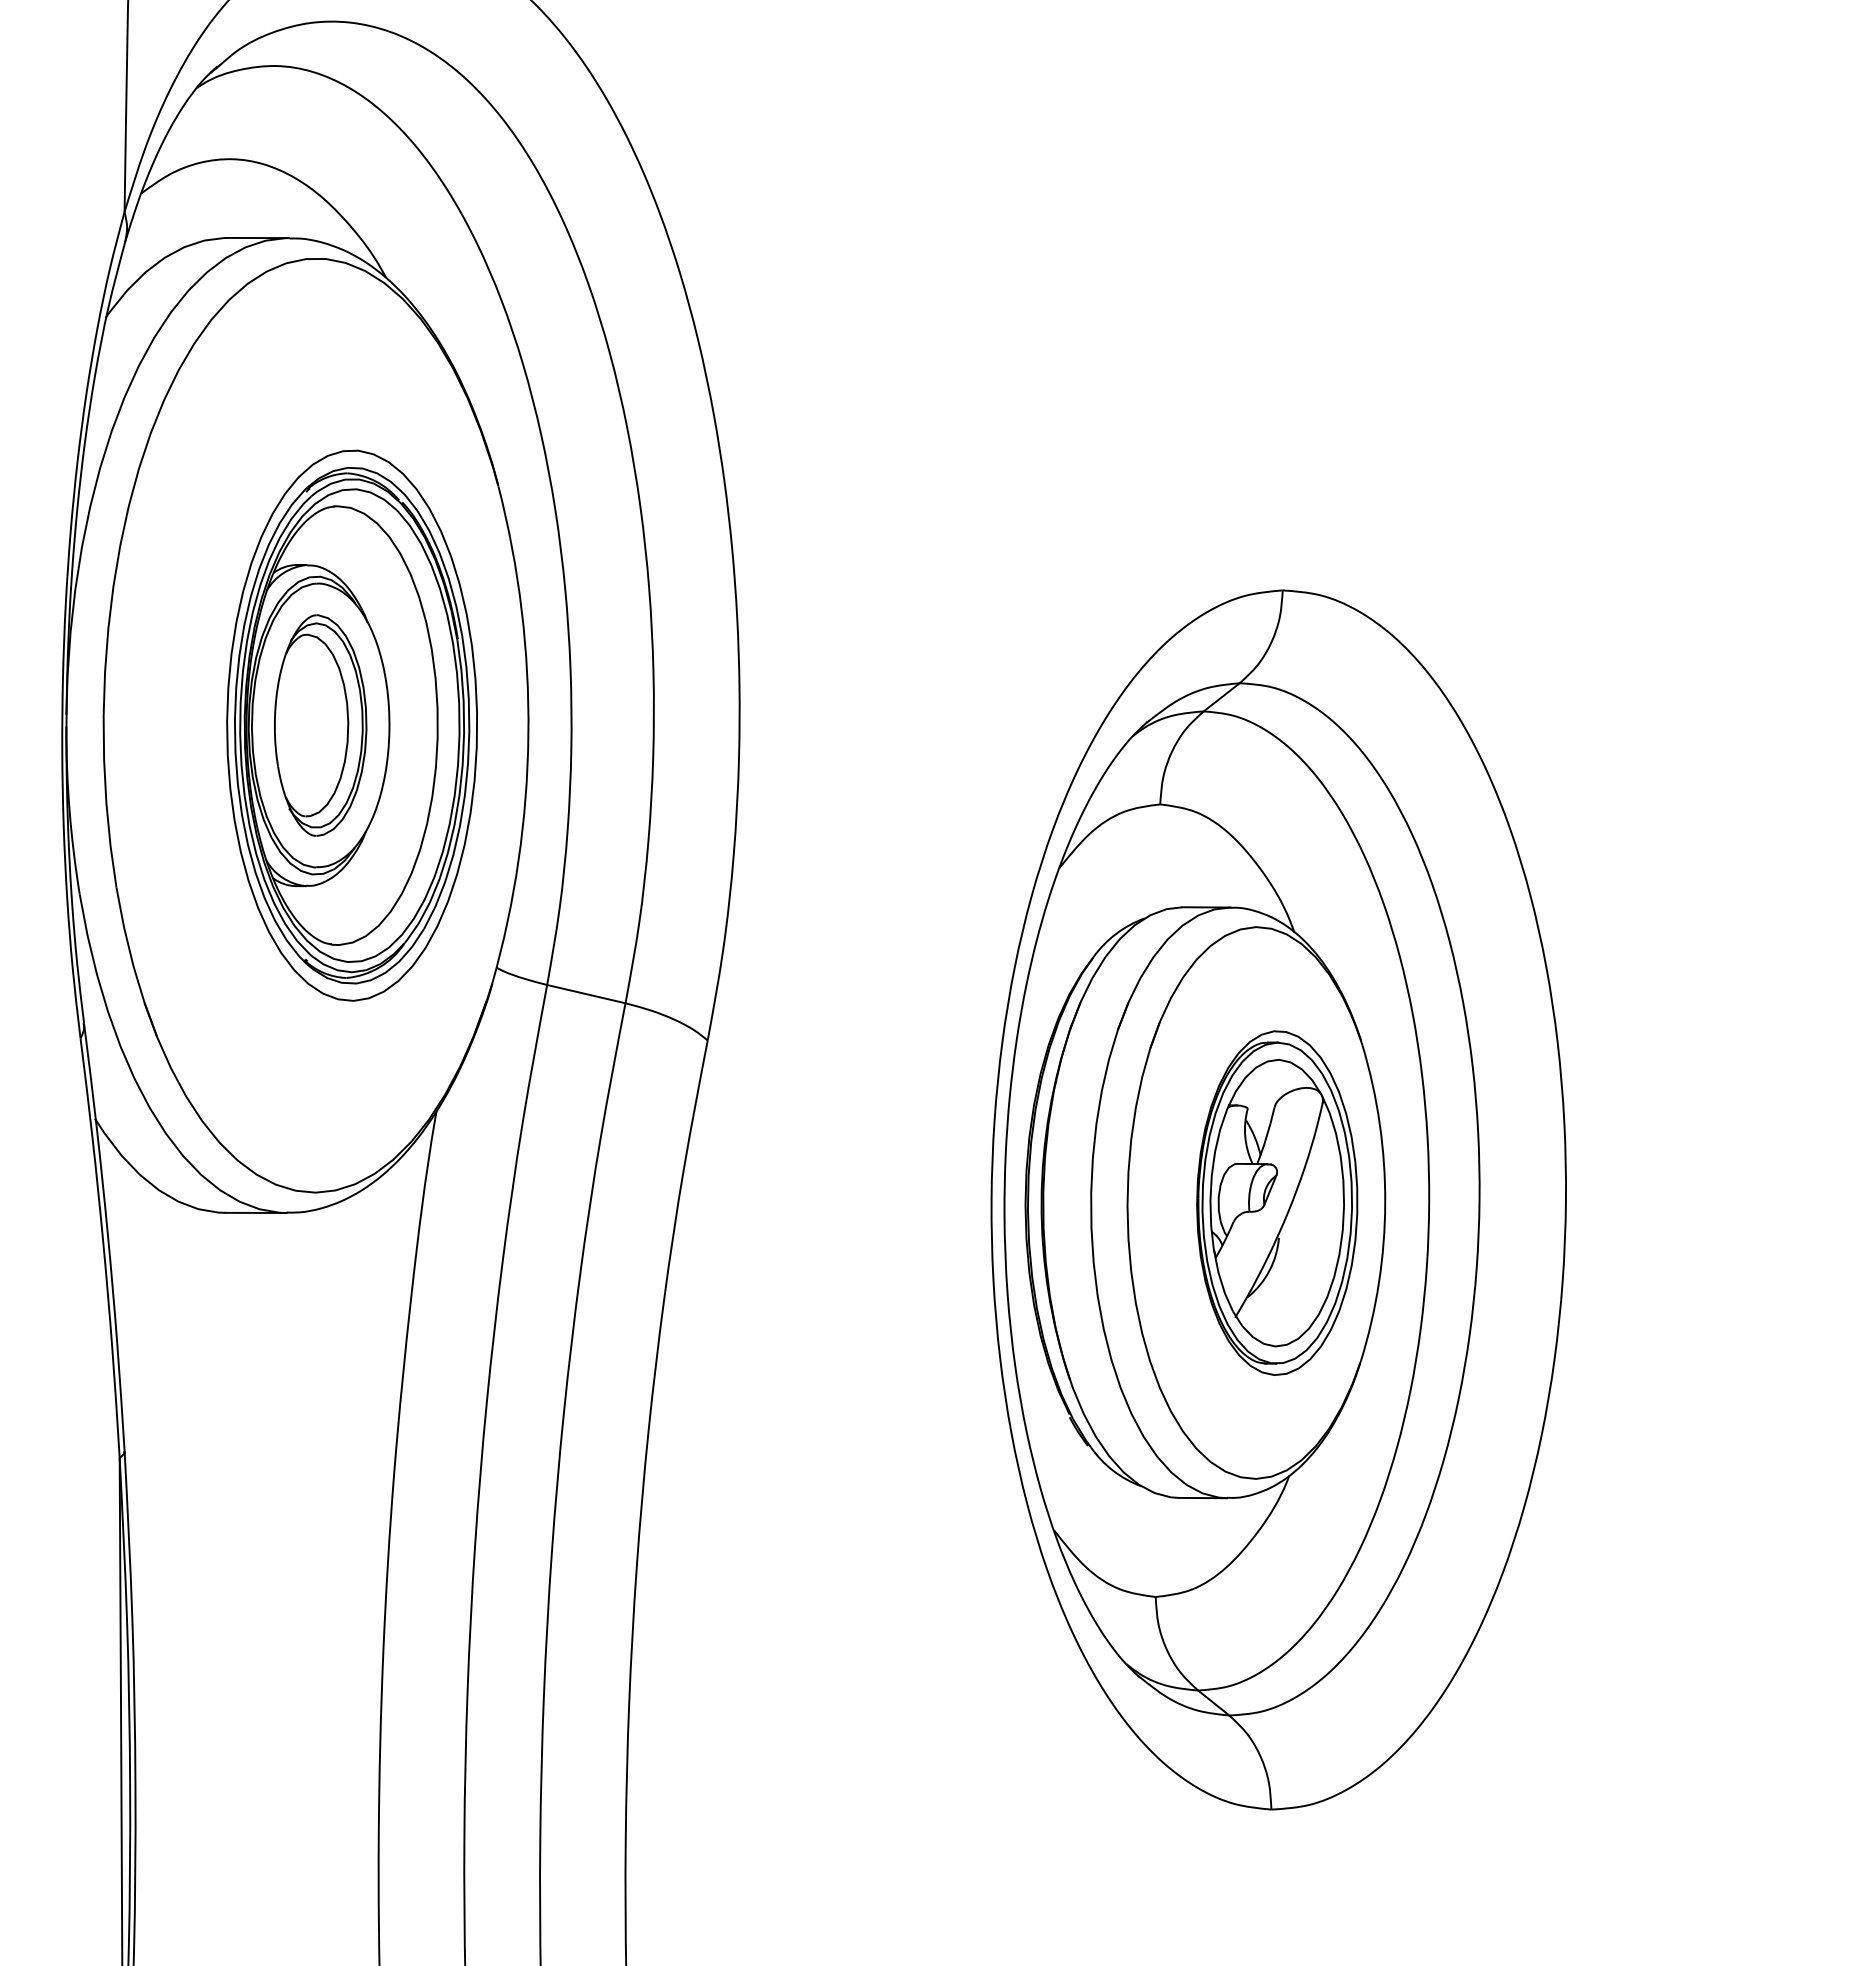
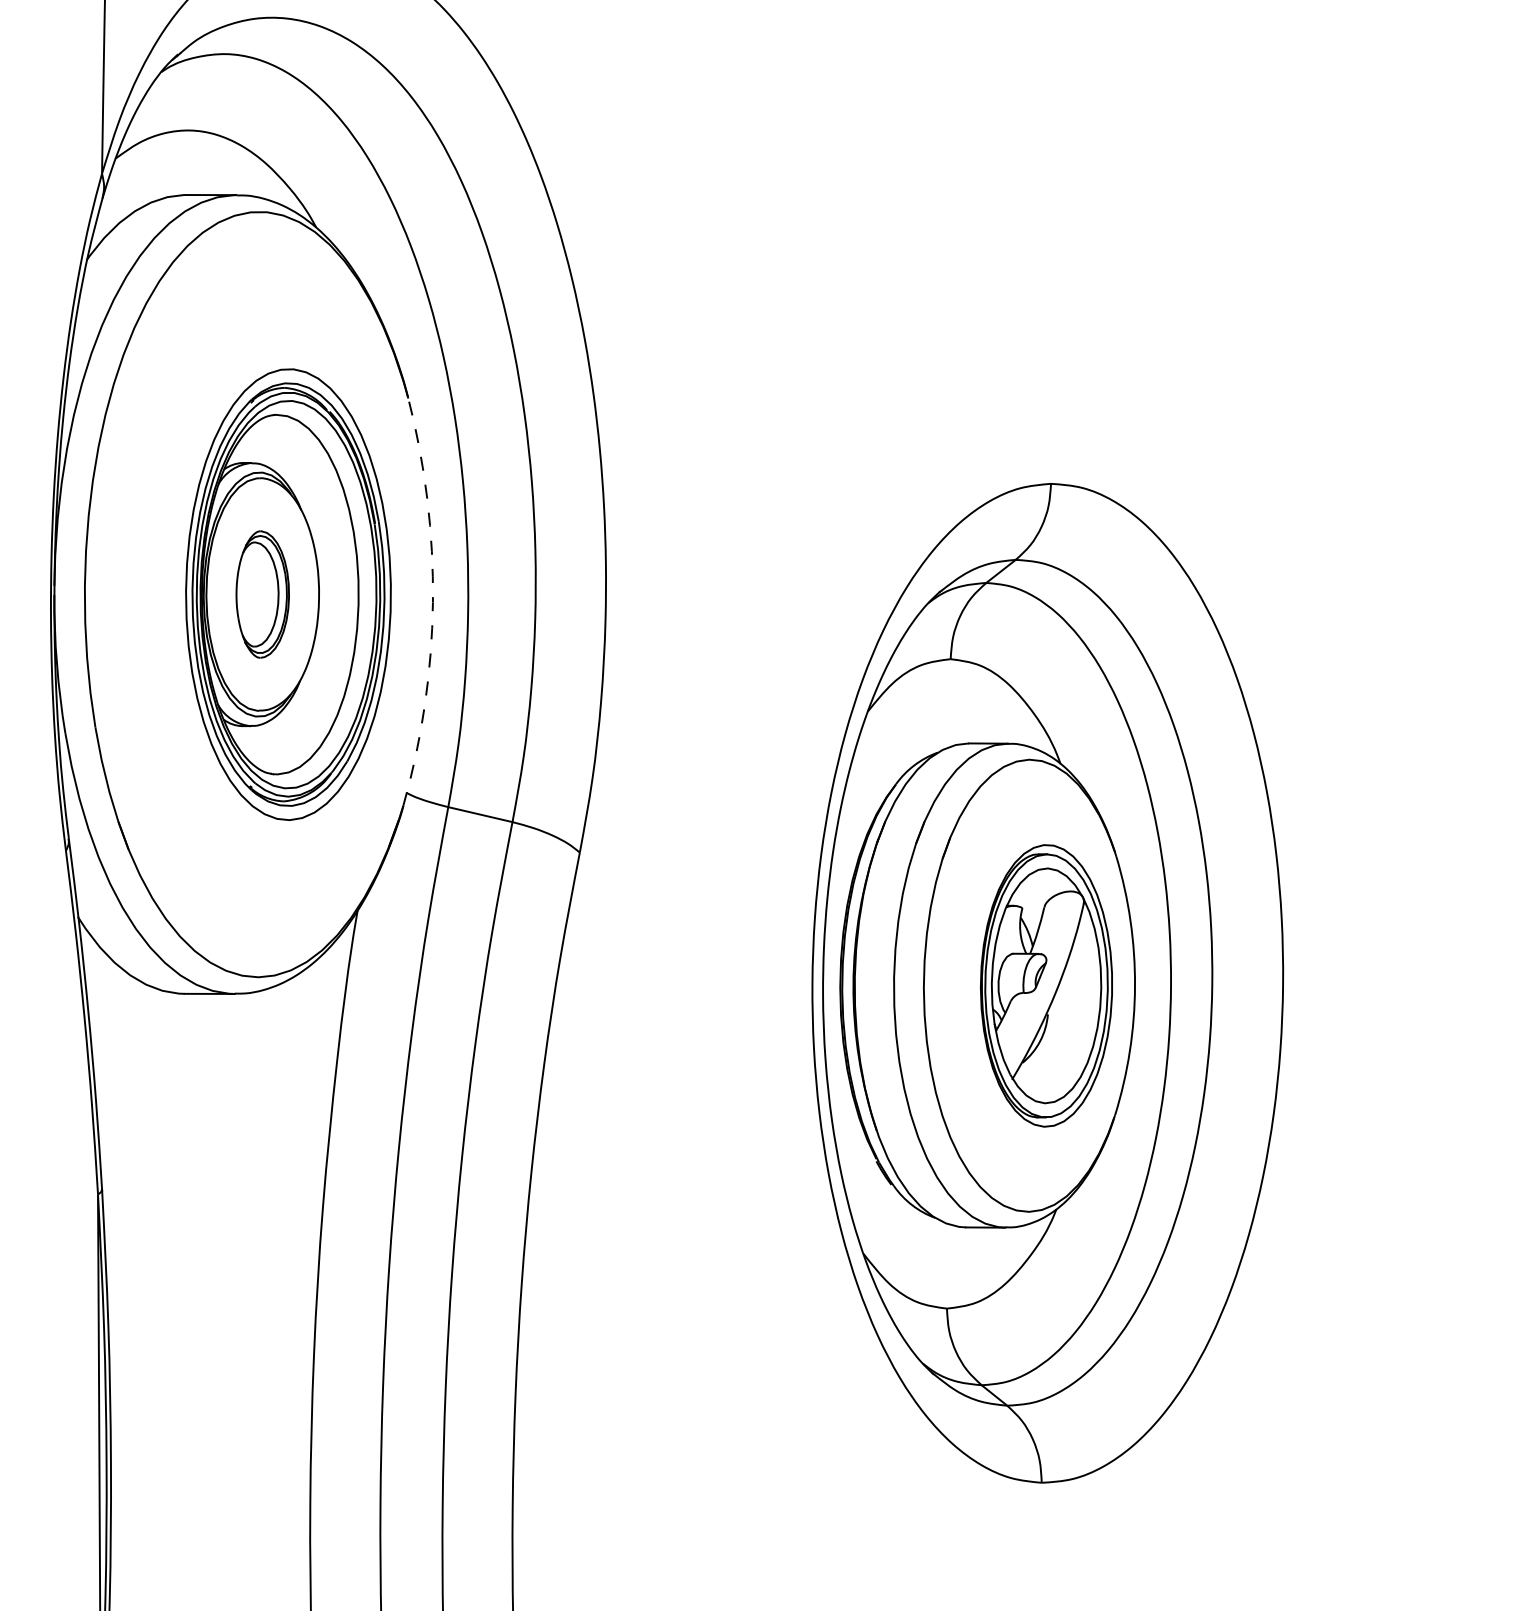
part: (320, 725) -> (262, 594), size x0.7
arc: (528, 735) -> (433, 602), solid -> dashed

